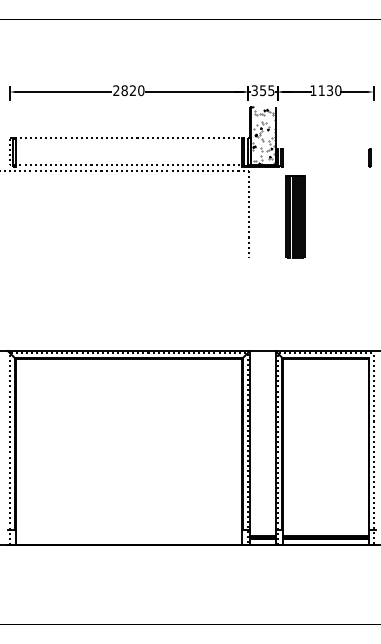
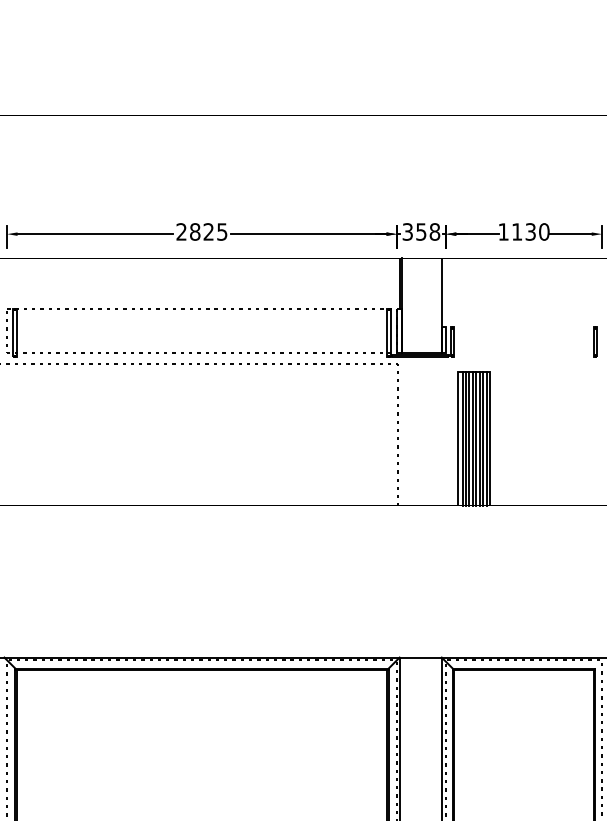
text: (141, 90) -> (222, 231), 2820 -> 2825
text: (271, 90) -> (435, 231), 355 -> 358
hatch: (263, 135) -> (422, 305), removed

